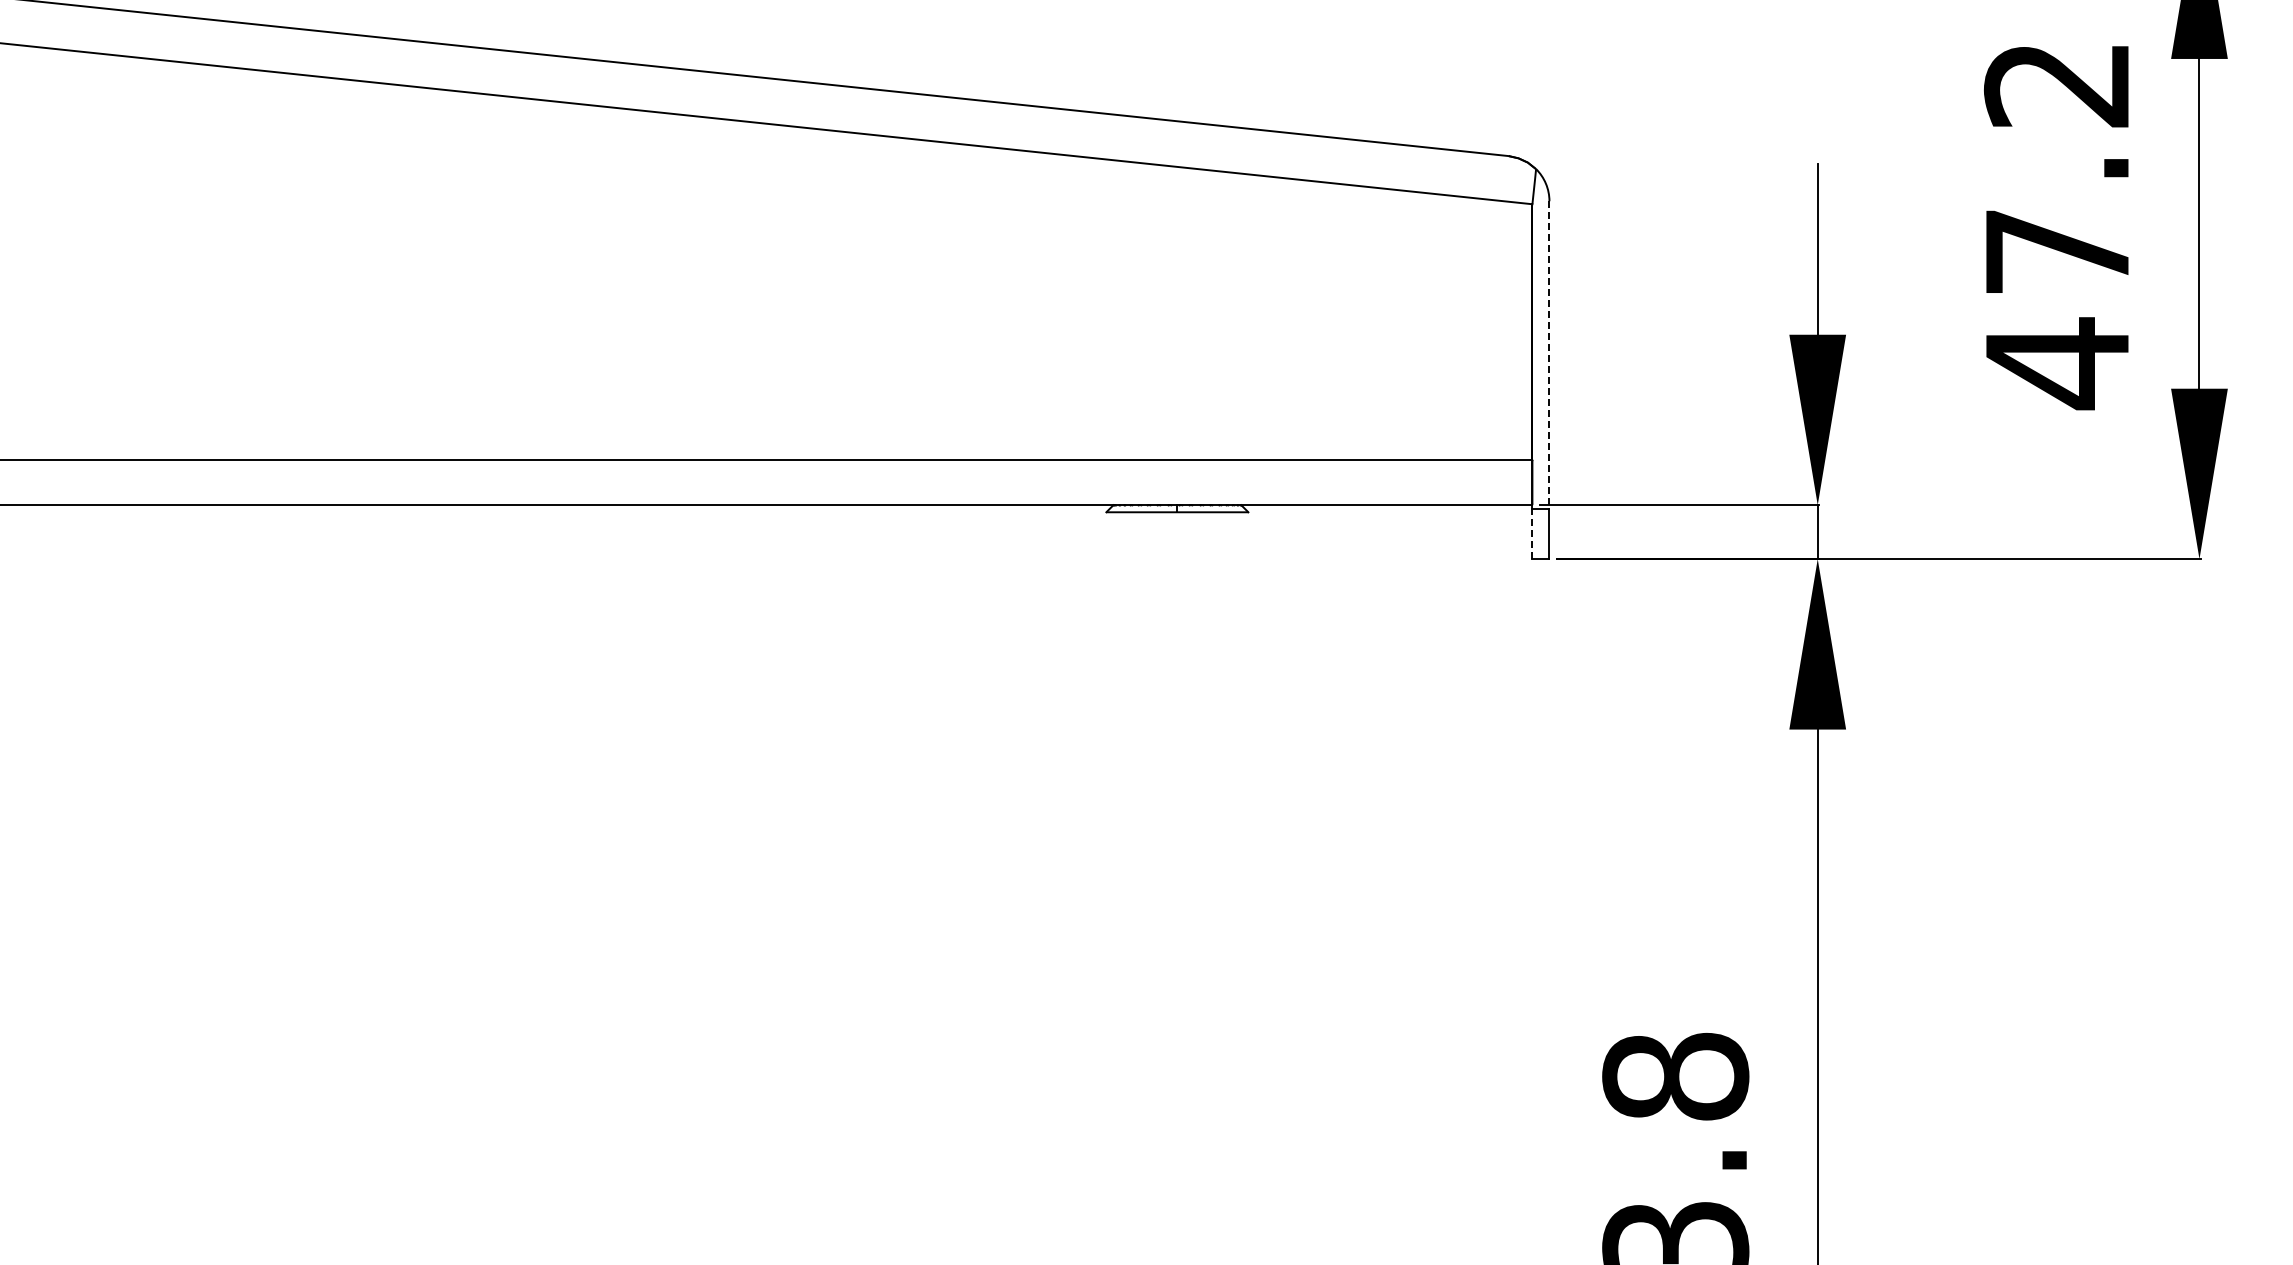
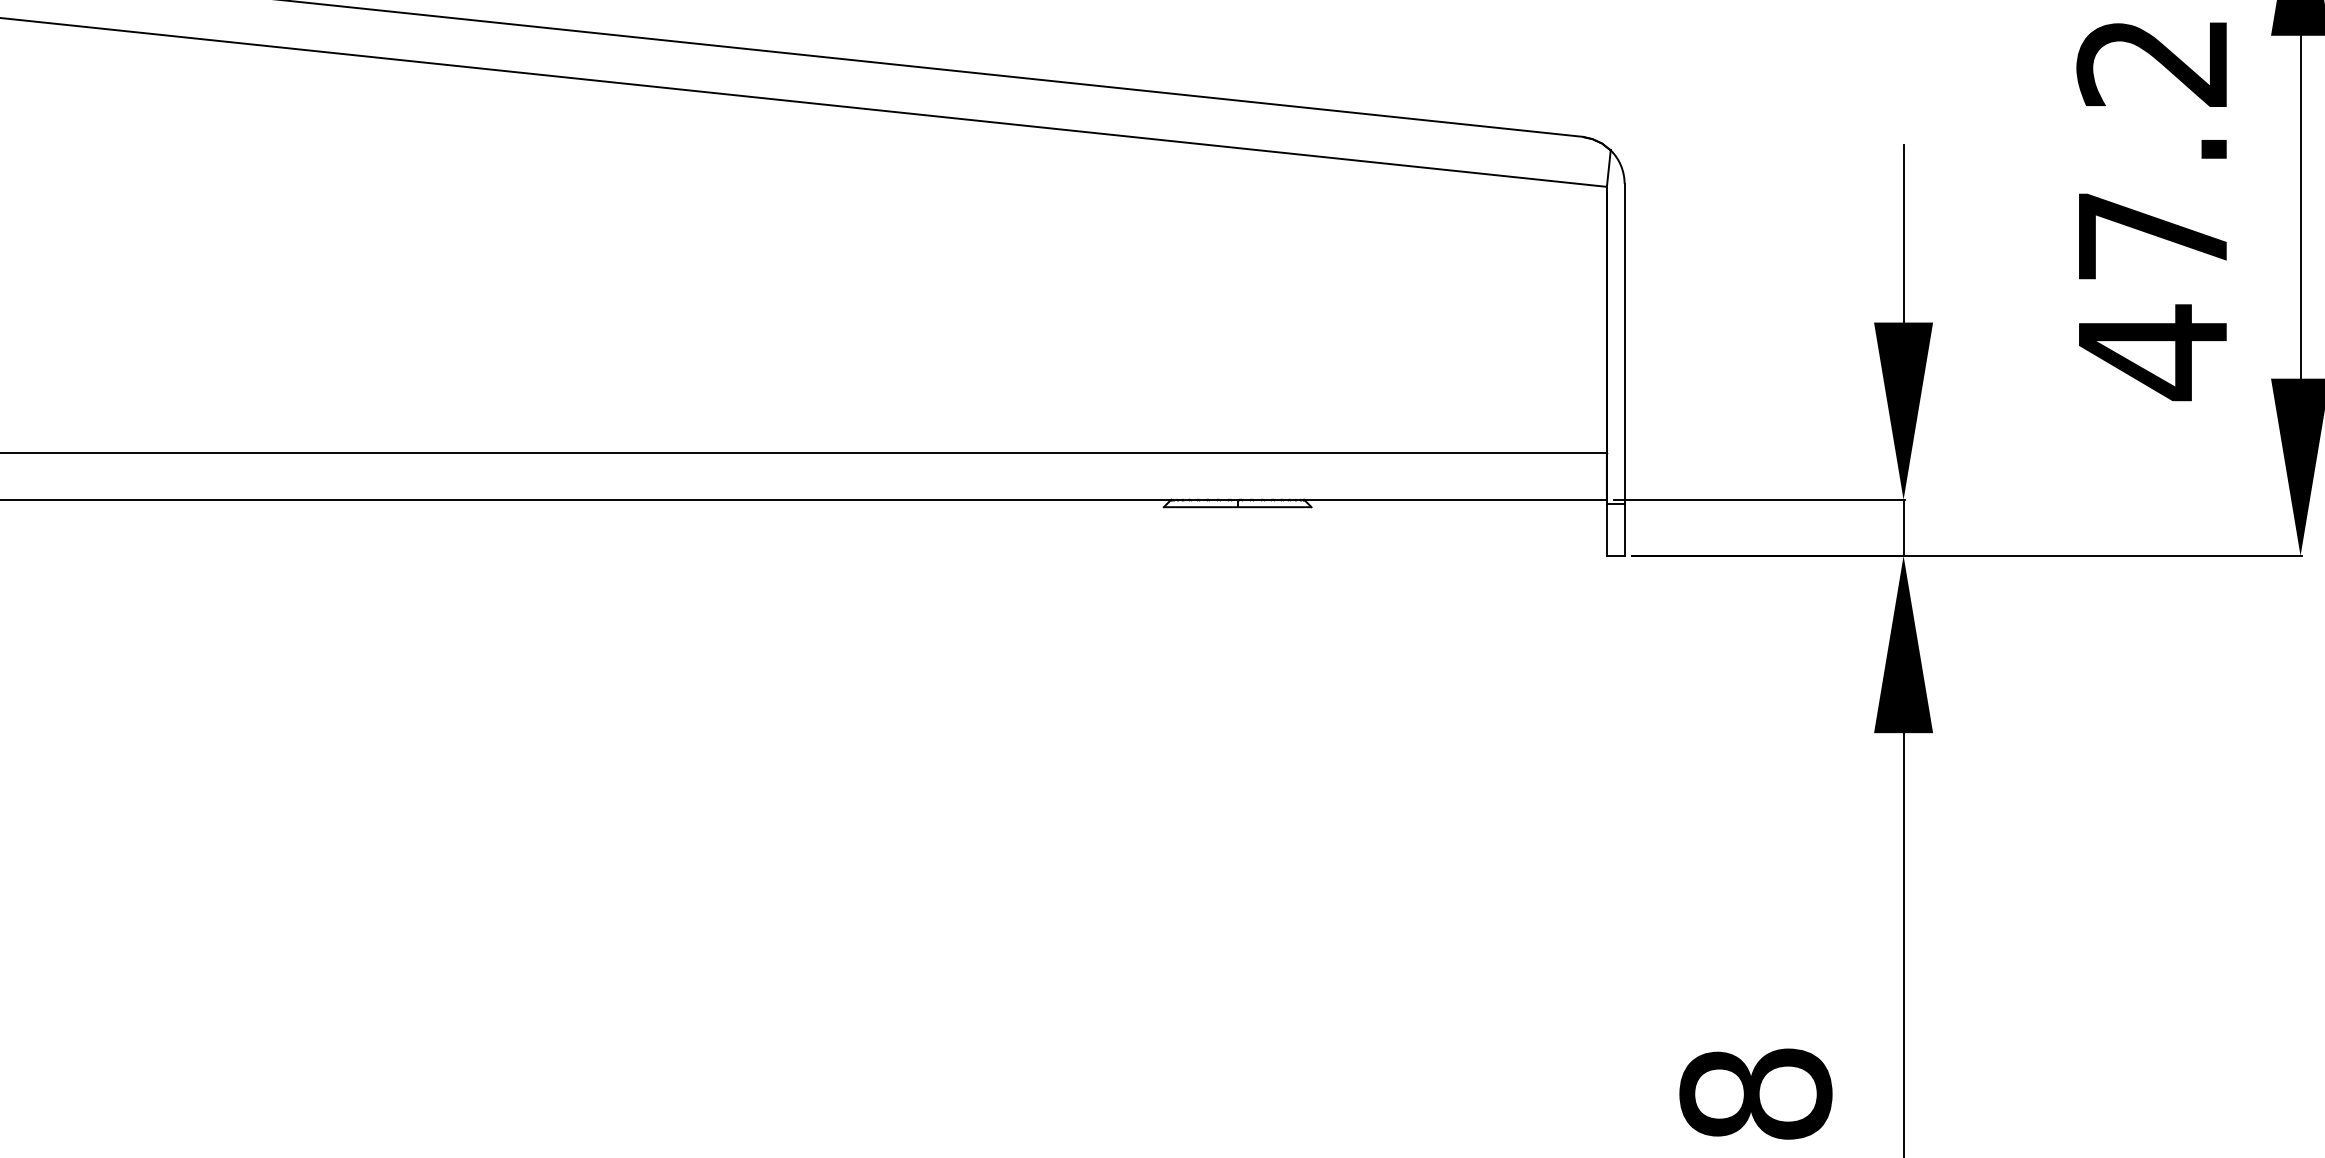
line: (1549, 355) -> (1624, 344), dashed -> solid
line: (1532, 533) -> (1606, 529), dashed -> solid

